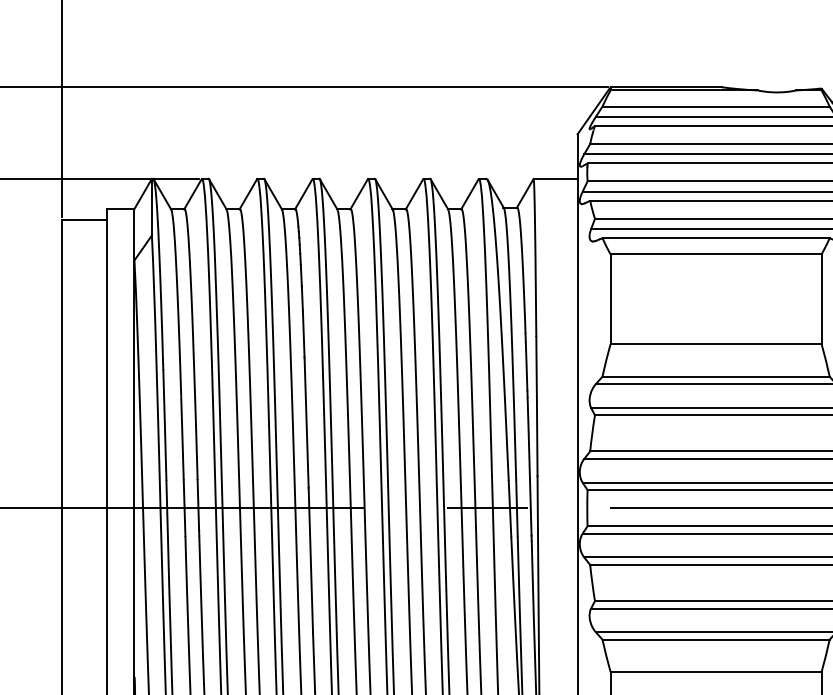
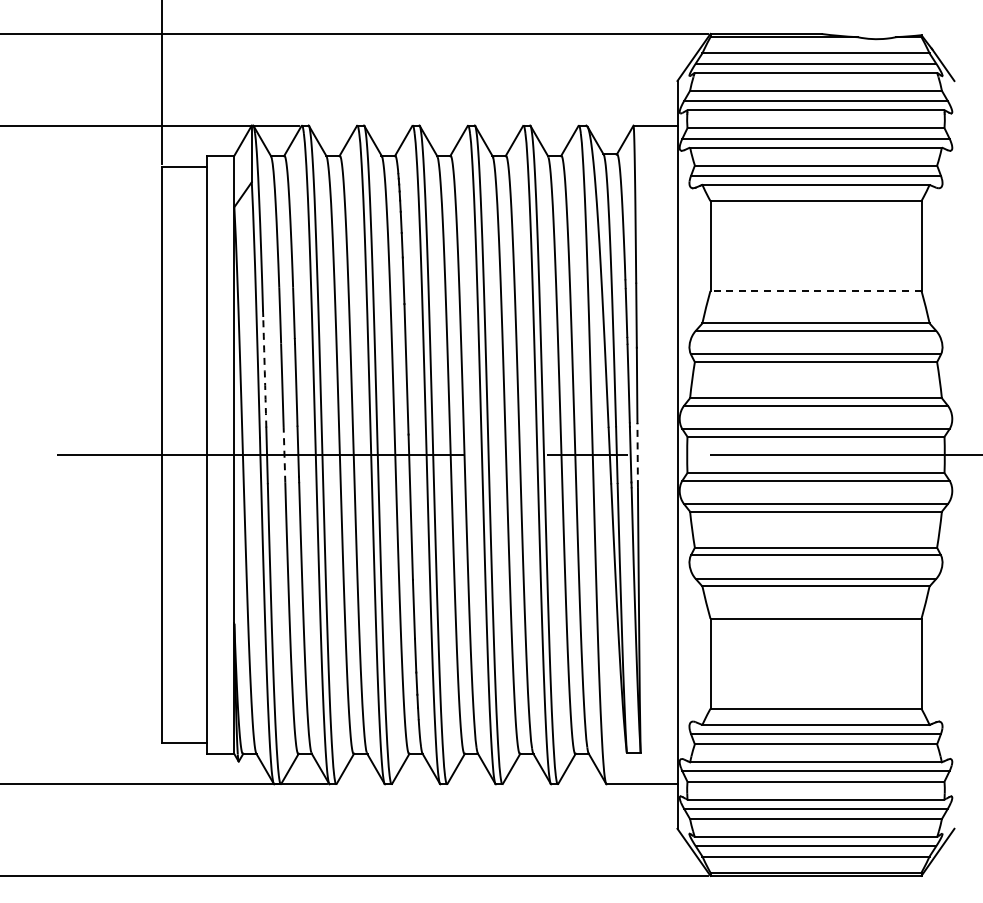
line: (715, 344) -> (815, 291), solid -> dashed
arc: (164, 424) -> (264, 371), solid -> dashed
line: (184, 507) -> (284, 454), solid -> dashed
line: (537, 507) -> (637, 454), solid -> dashed

